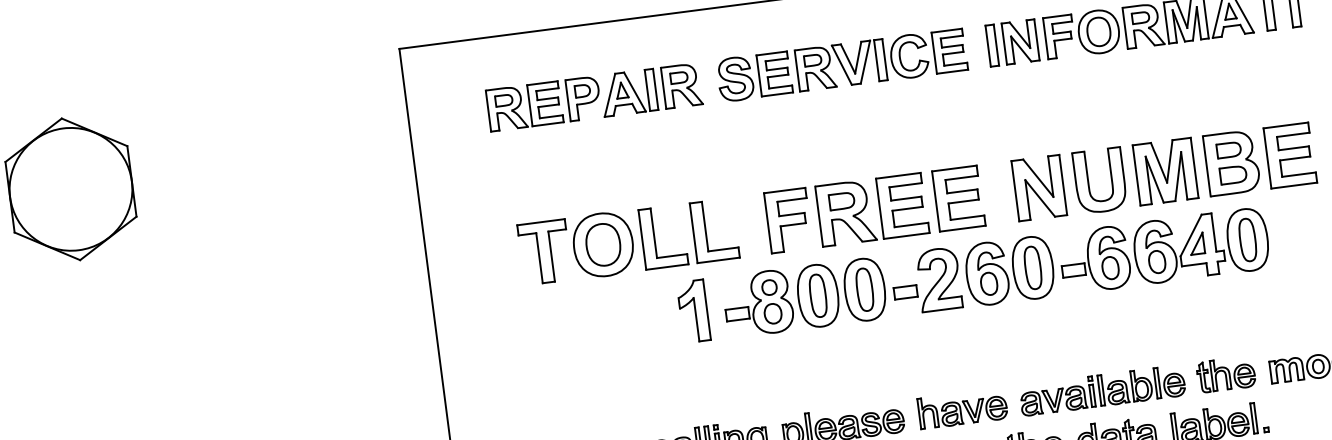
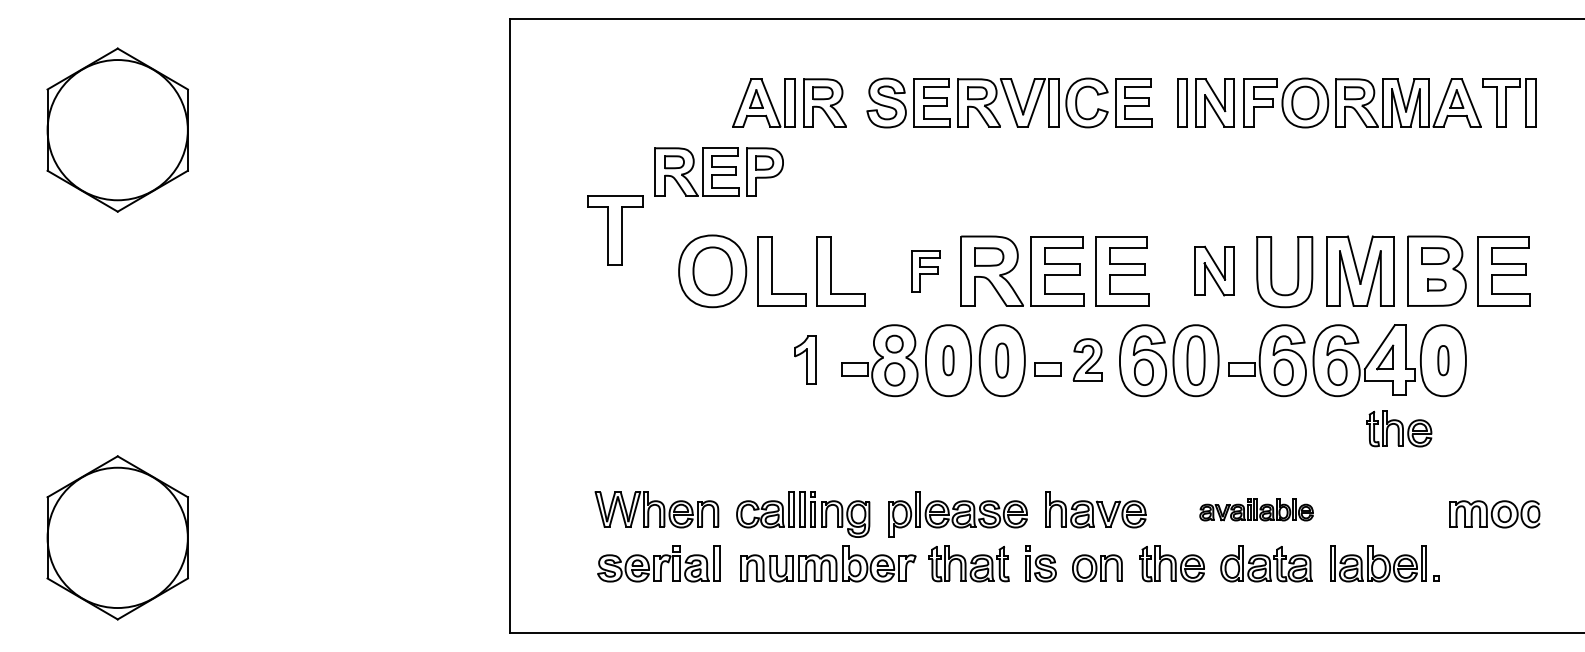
part: (543, 103) -> (718, 171), moved
part: (1233, 174) -> (1436, 284), size x0.6
part: (1038, 187) -> (1214, 270), size x0.7
part: (788, 220) -> (925, 271), size x0.6
part: (1247, 239) -> (1443, 360), size x0.6
part: (545, 252) -> (615, 230), moved
part: (938, 279) -> (1087, 359), size x0.6
part: (864, 289) -> (1001, 360), size x0.7
part: (818, 295) -> (948, 360), size x0.6
part: (693, 310) -> (805, 359), size x0.7
part: (1226, 374) -> (1399, 428), moved
part: (1102, 390) -> (1256, 509), size x0.6

